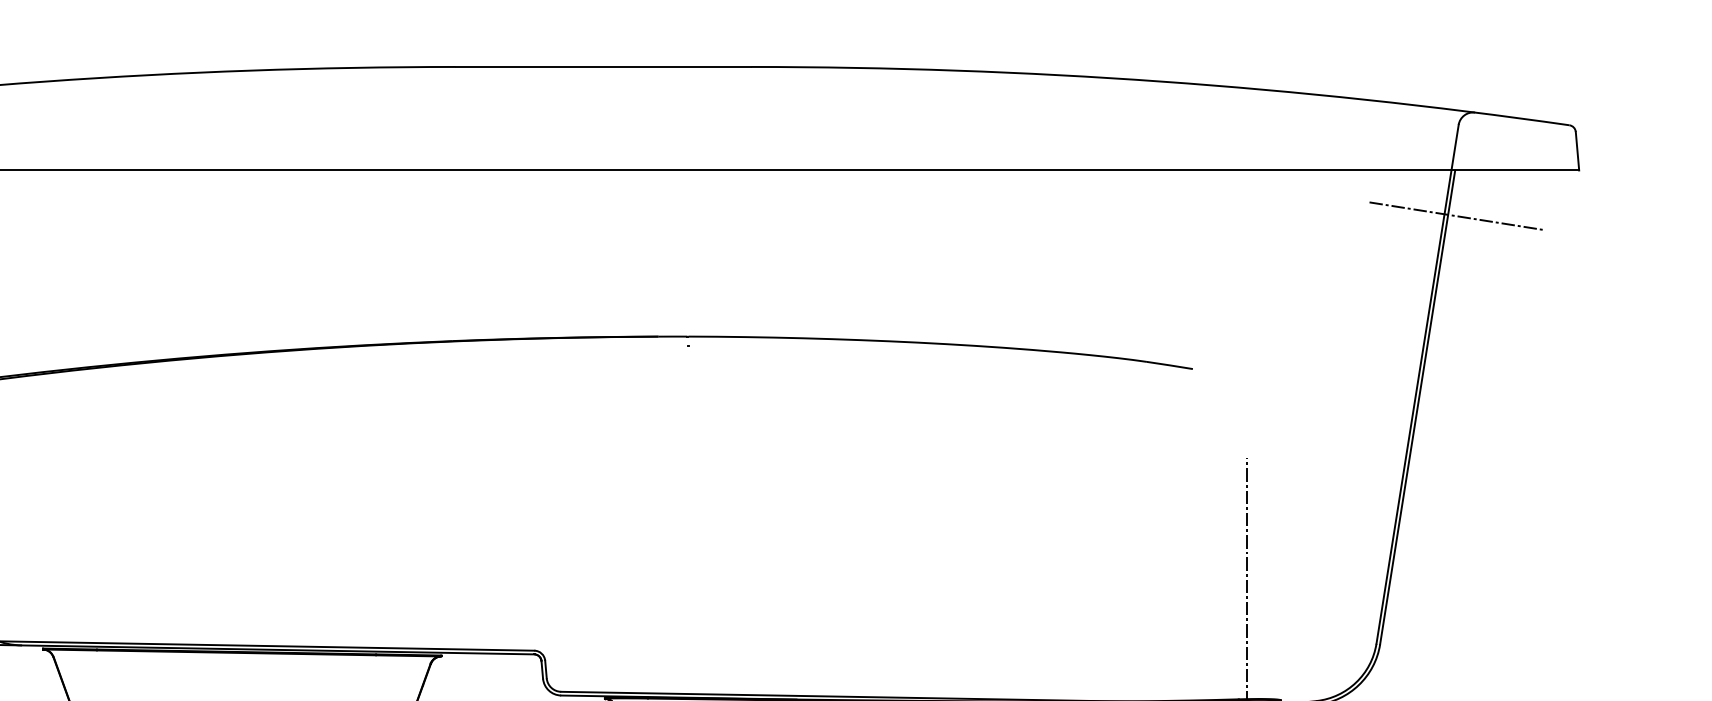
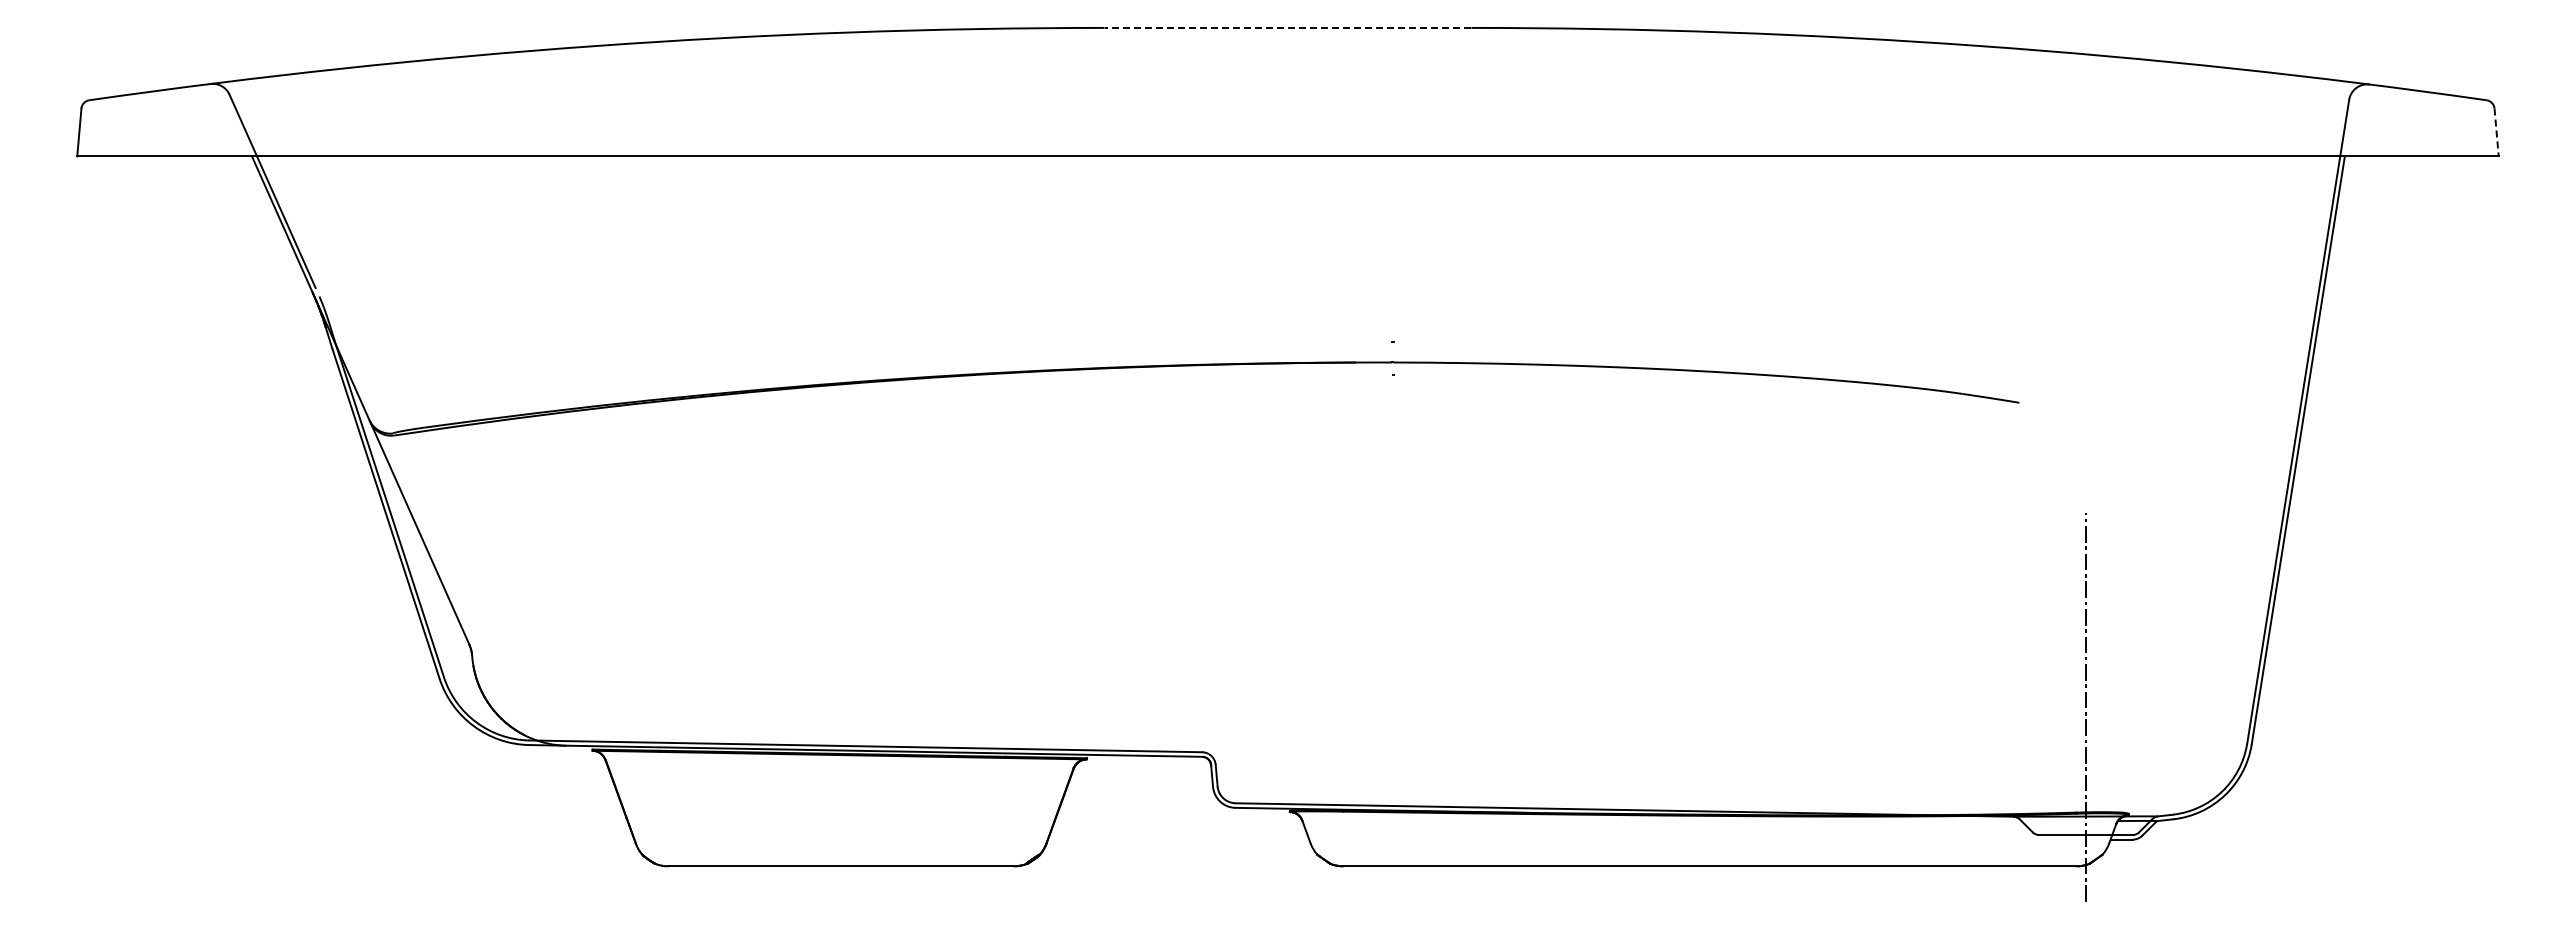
line: (603, 66) -> (1287, 27), solid -> dashed
line: (1577, 151) -> (2496, 132), solid -> dashed
line: (1457, 215) -> (2347, 212), removed

